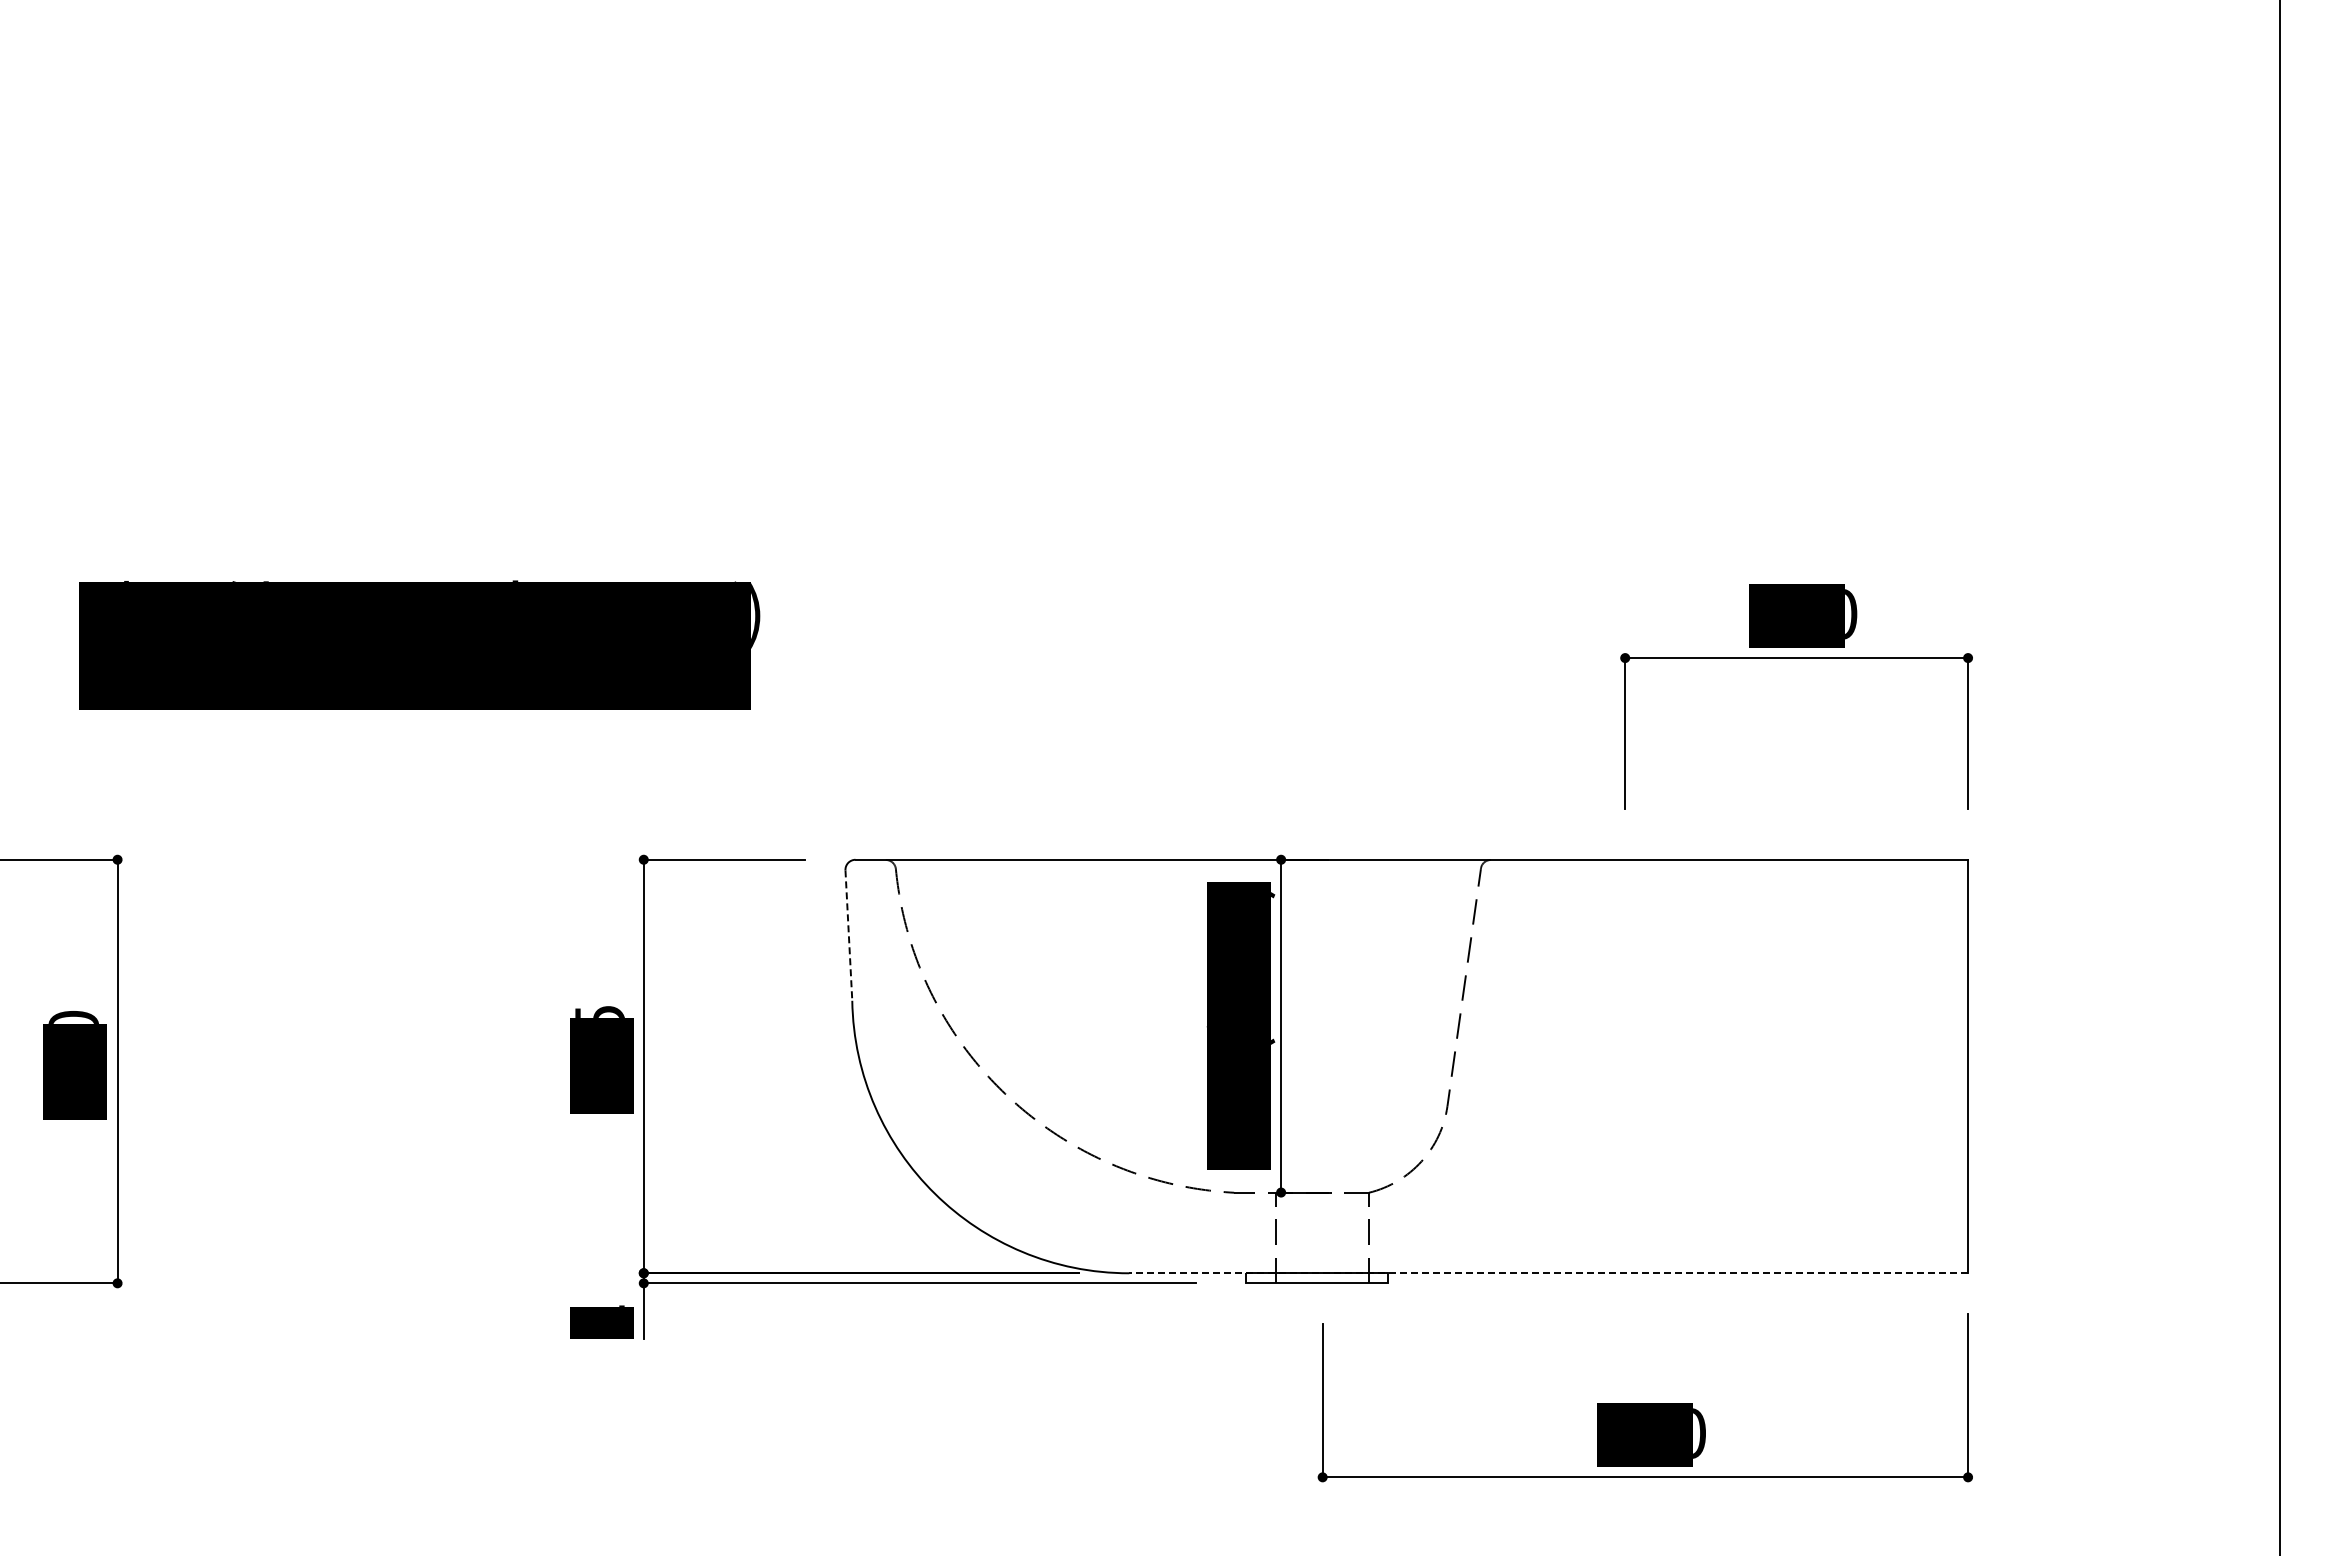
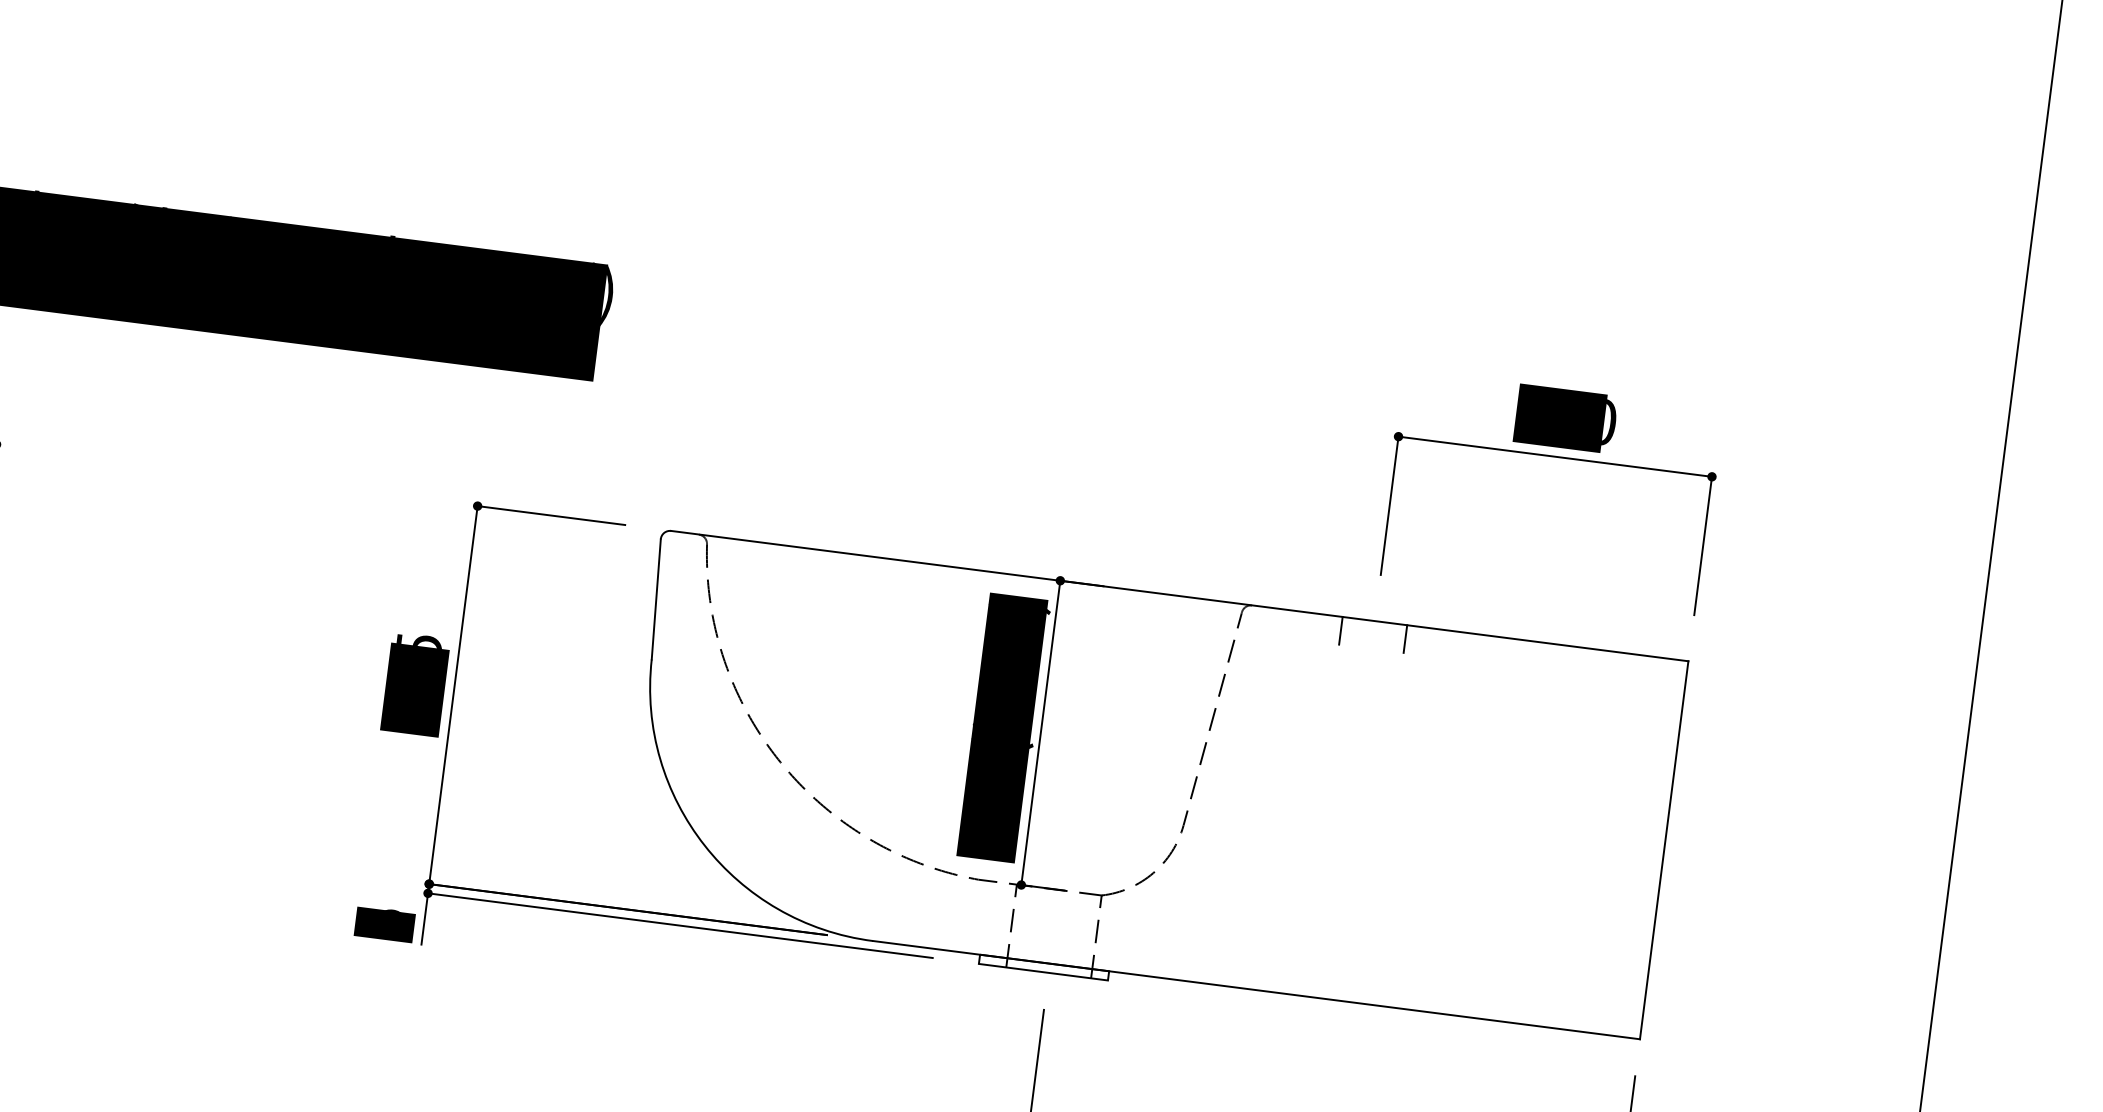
line: (1589, 874) -> (1340, 630), added
line: (1660, 874) -> (1405, 638), added
line: (848, 936) -> (655, 600), dashed -> solid
line: (1548, 1273) -> (1256, 990), dashed -> solid
text: (613, 1305) -> (397, 910), 2 -> 5

